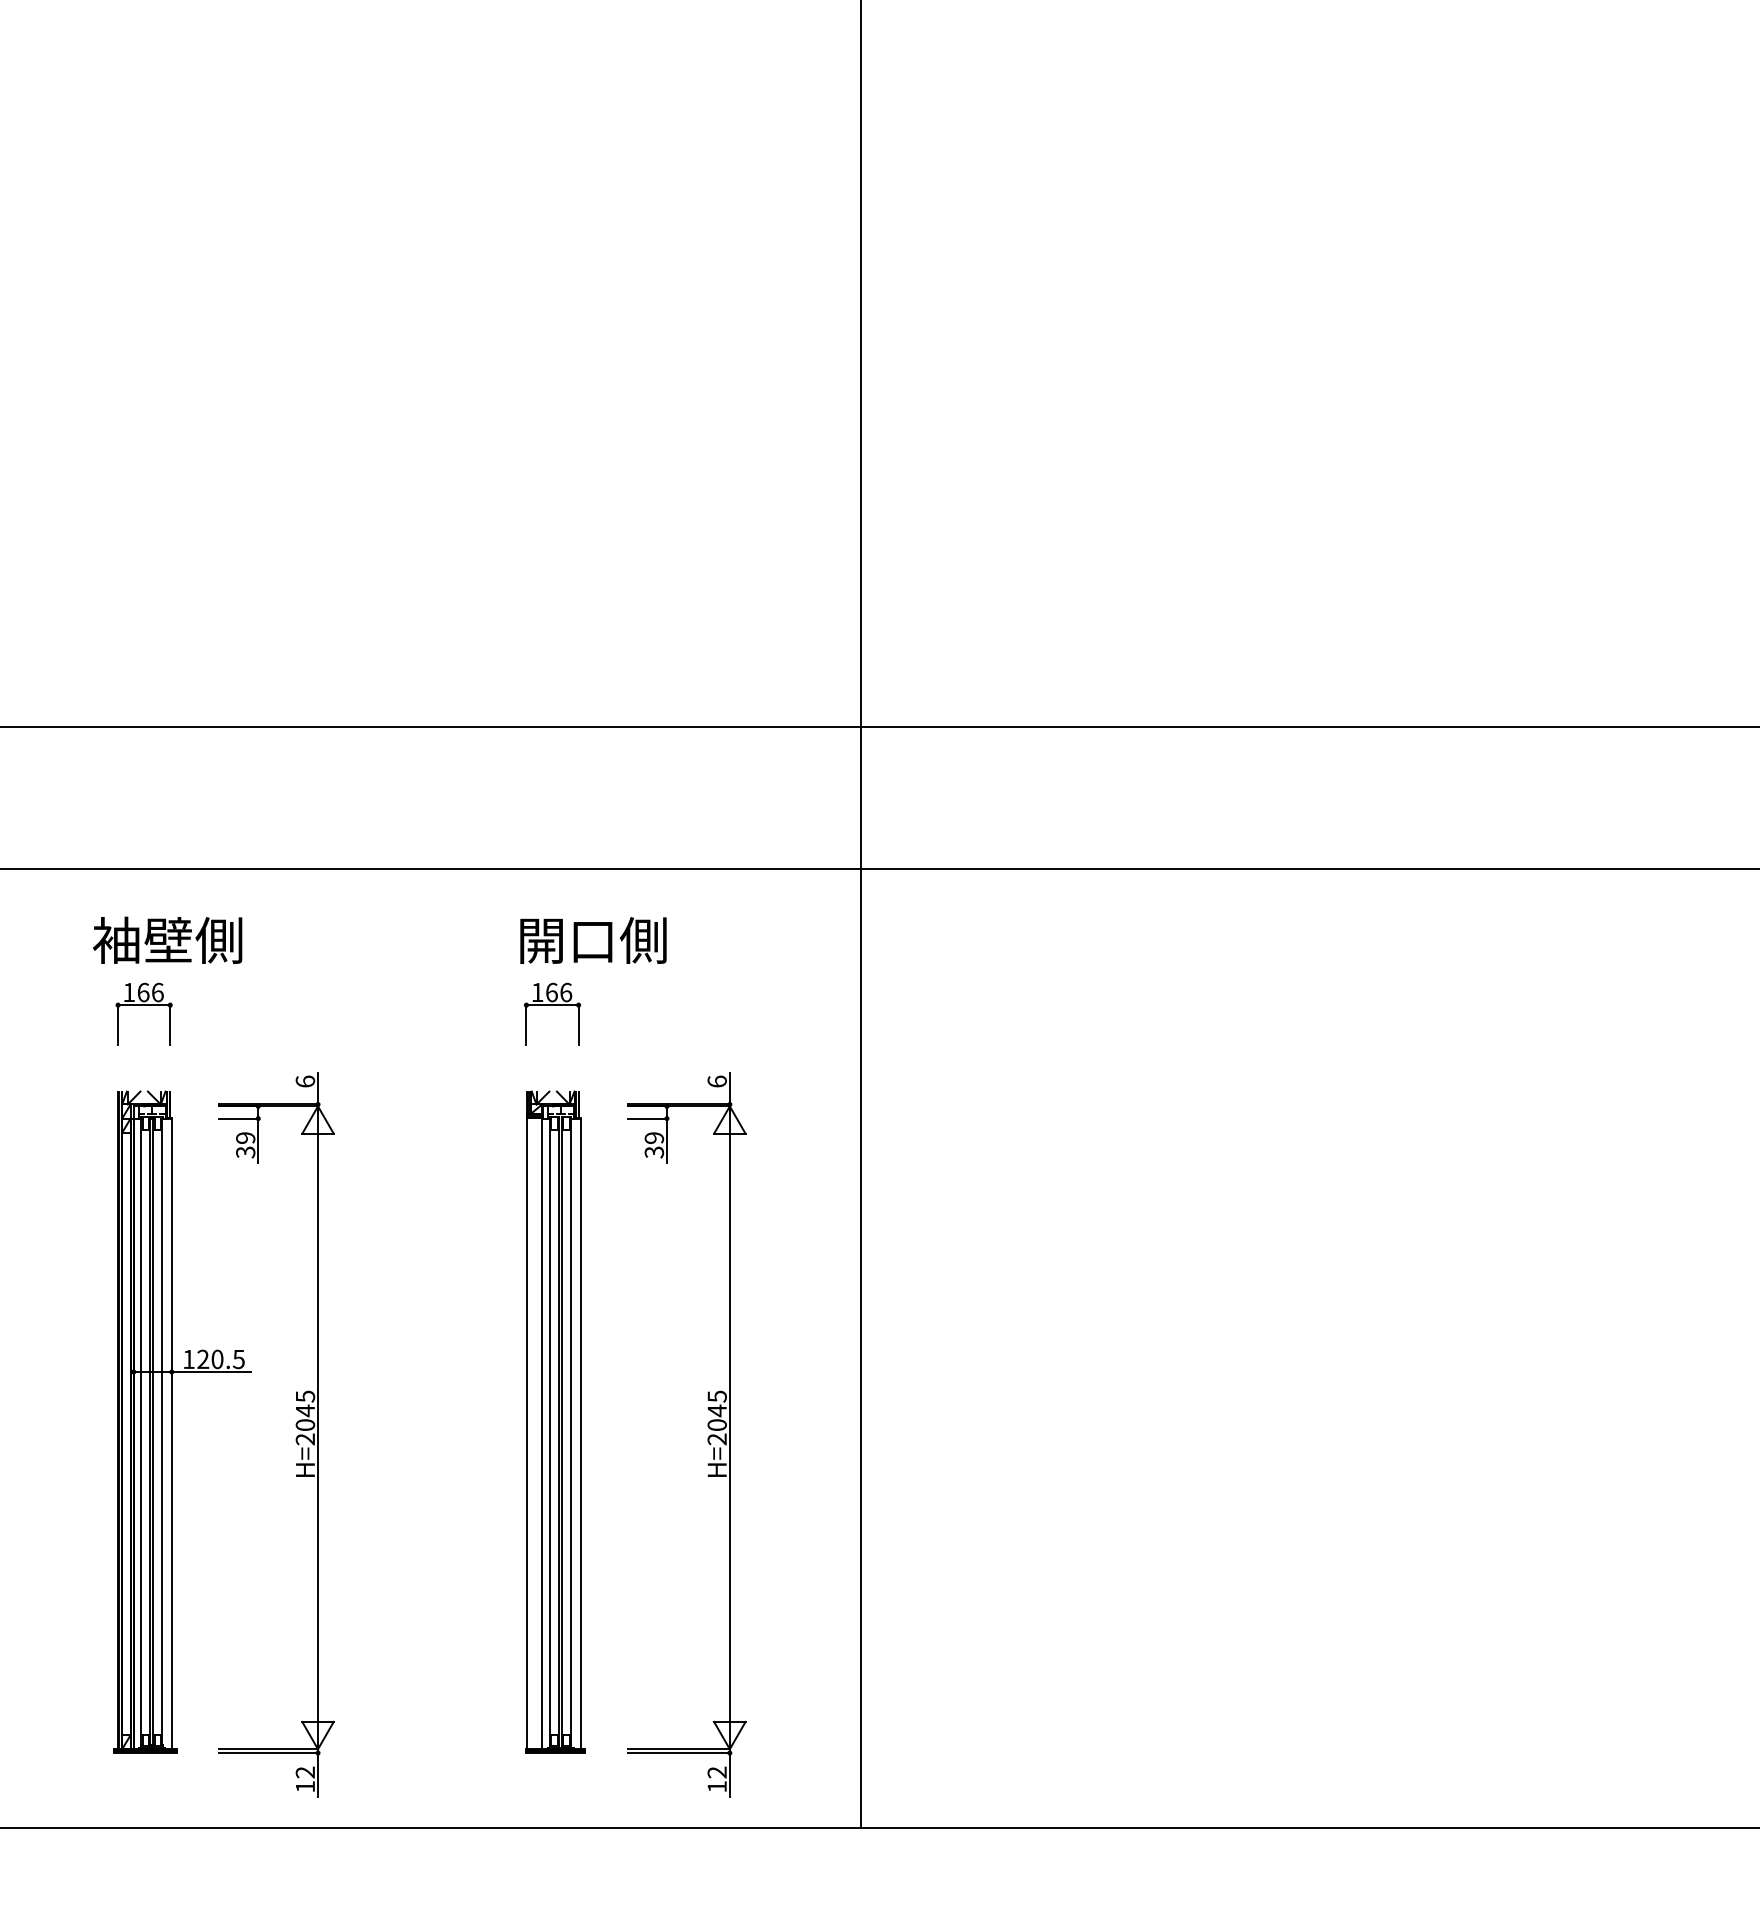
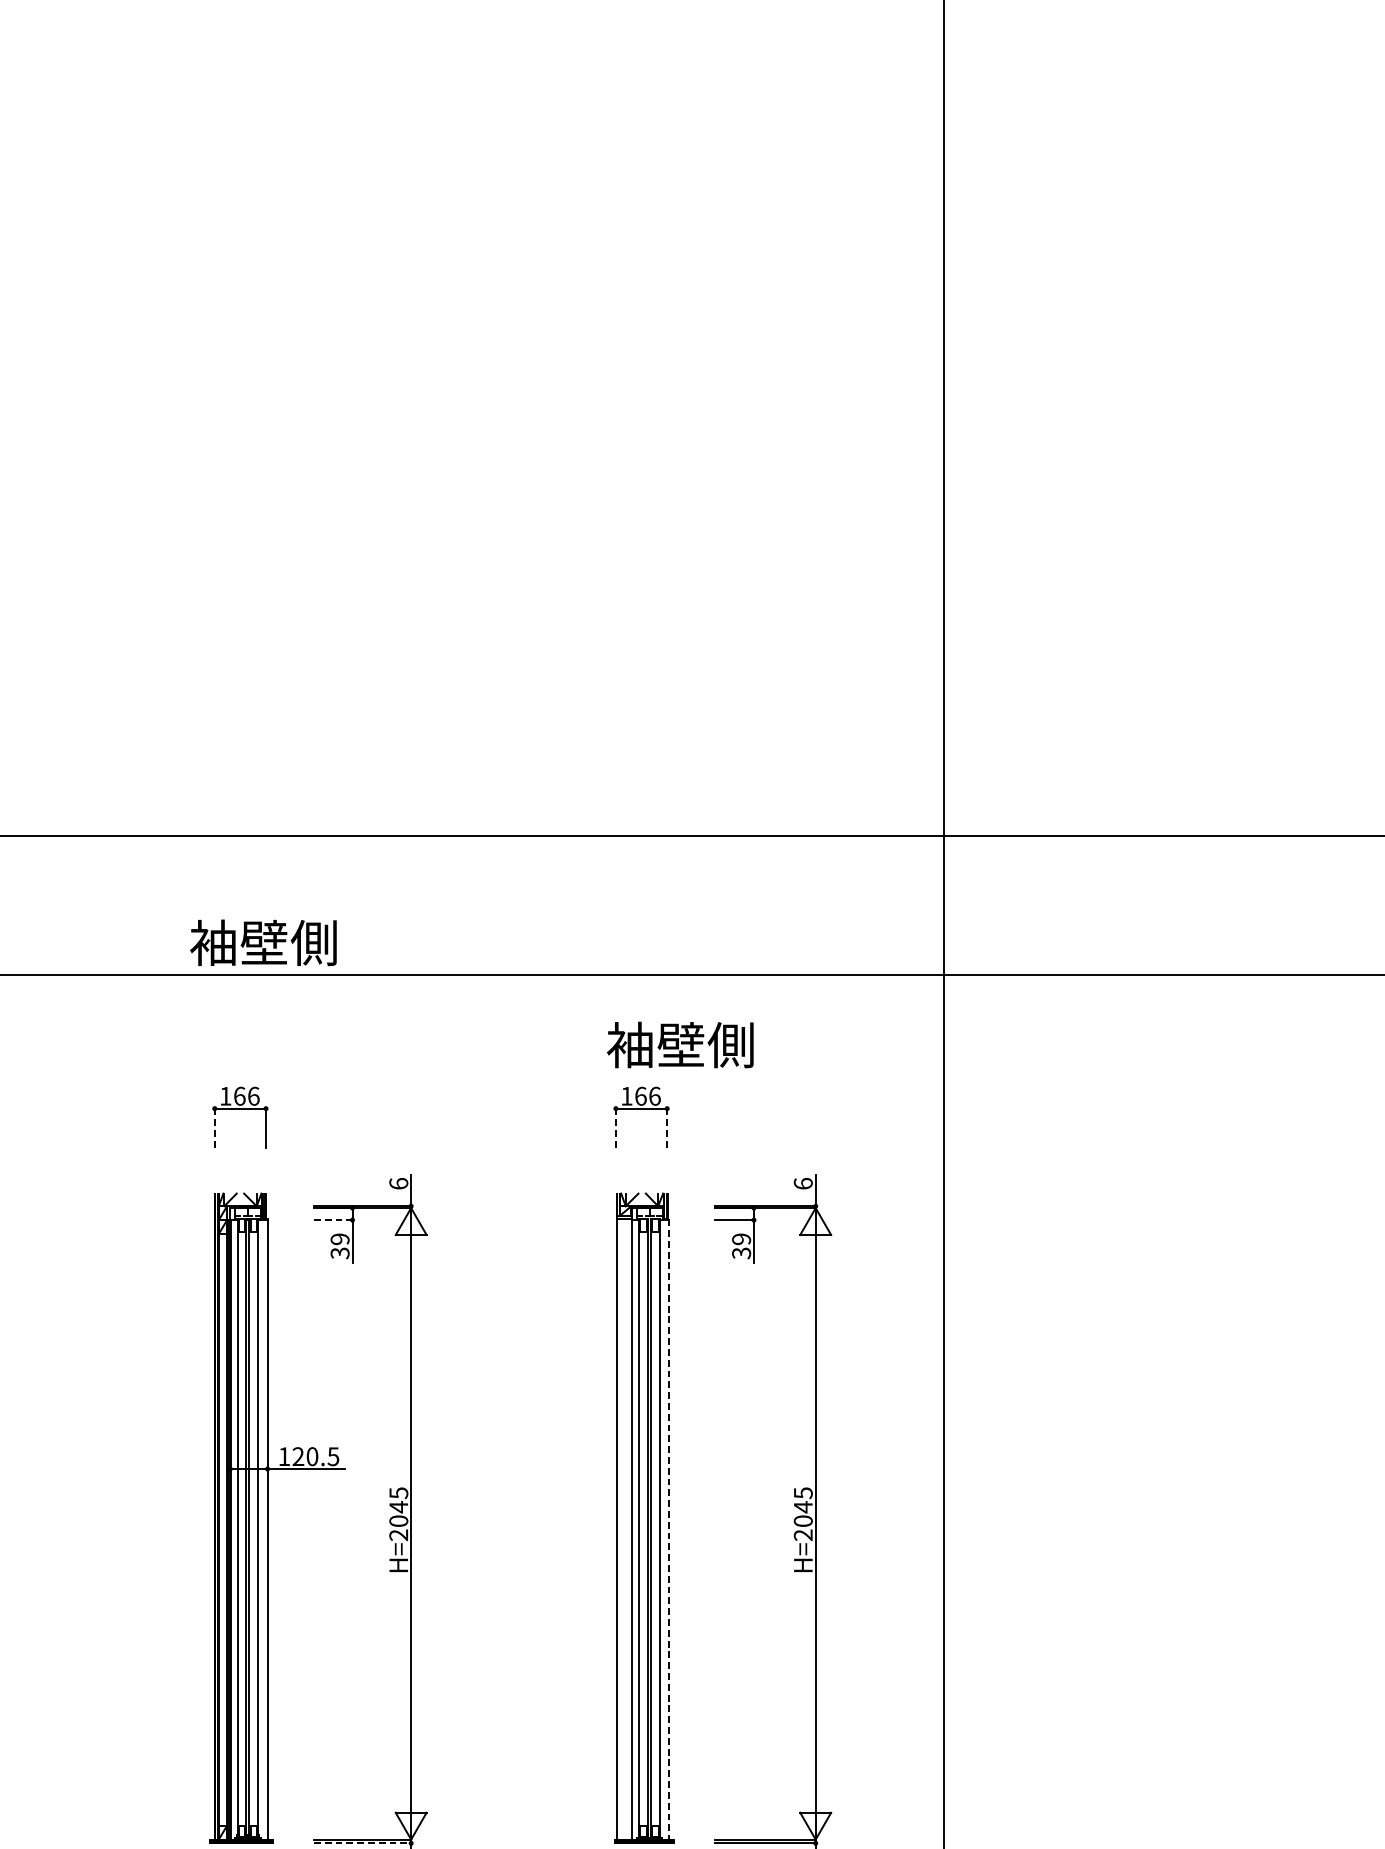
text: (167, 939) -> (263, 942), moved
text: (566, 939) -> (655, 1044), 開口側 -> 袖壁側
line: (118, 1024) -> (215, 1127), solid -> dashed
line: (526, 1024) -> (615, 1127), solid -> dashed
line: (578, 1024) -> (667, 1127), solid -> dashed
line: (238, 1118) -> (333, 1220), solid -> dashed
line: (580, 1433) -> (669, 1529), solid -> dashed
line: (268, 1753) -> (362, 1843), solid -> dashed

